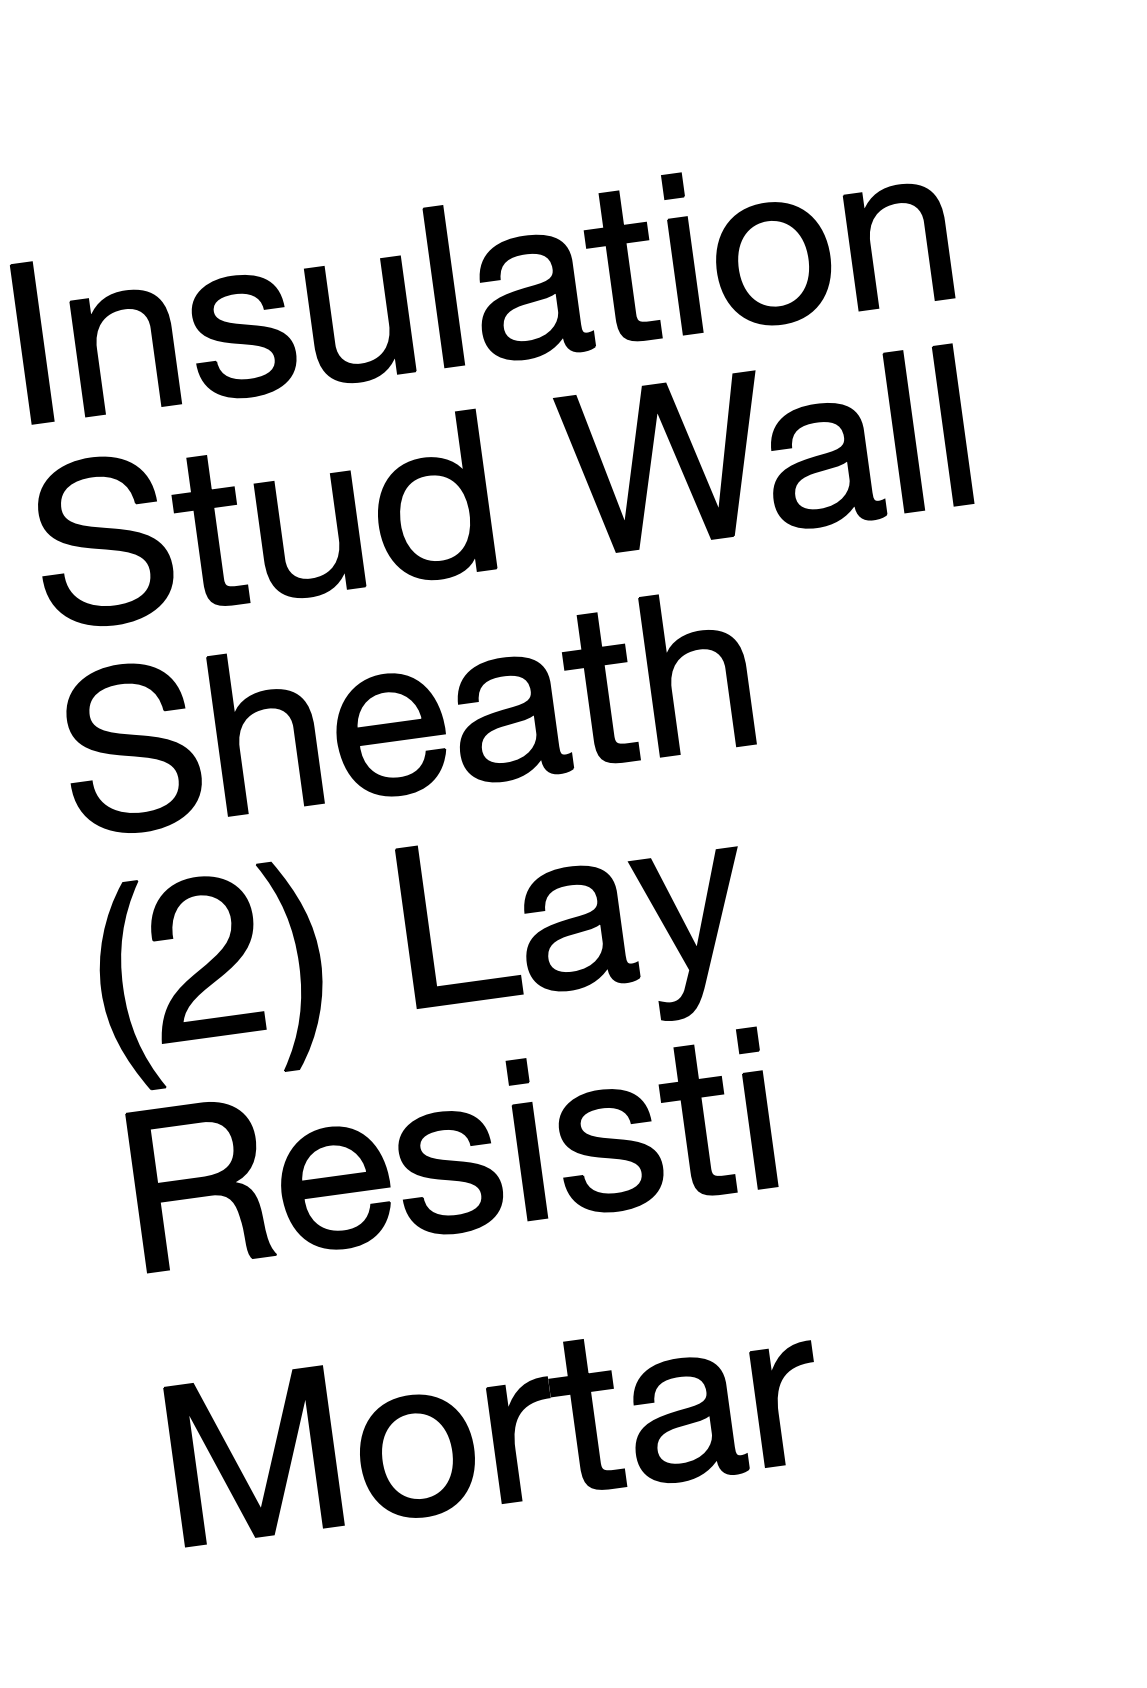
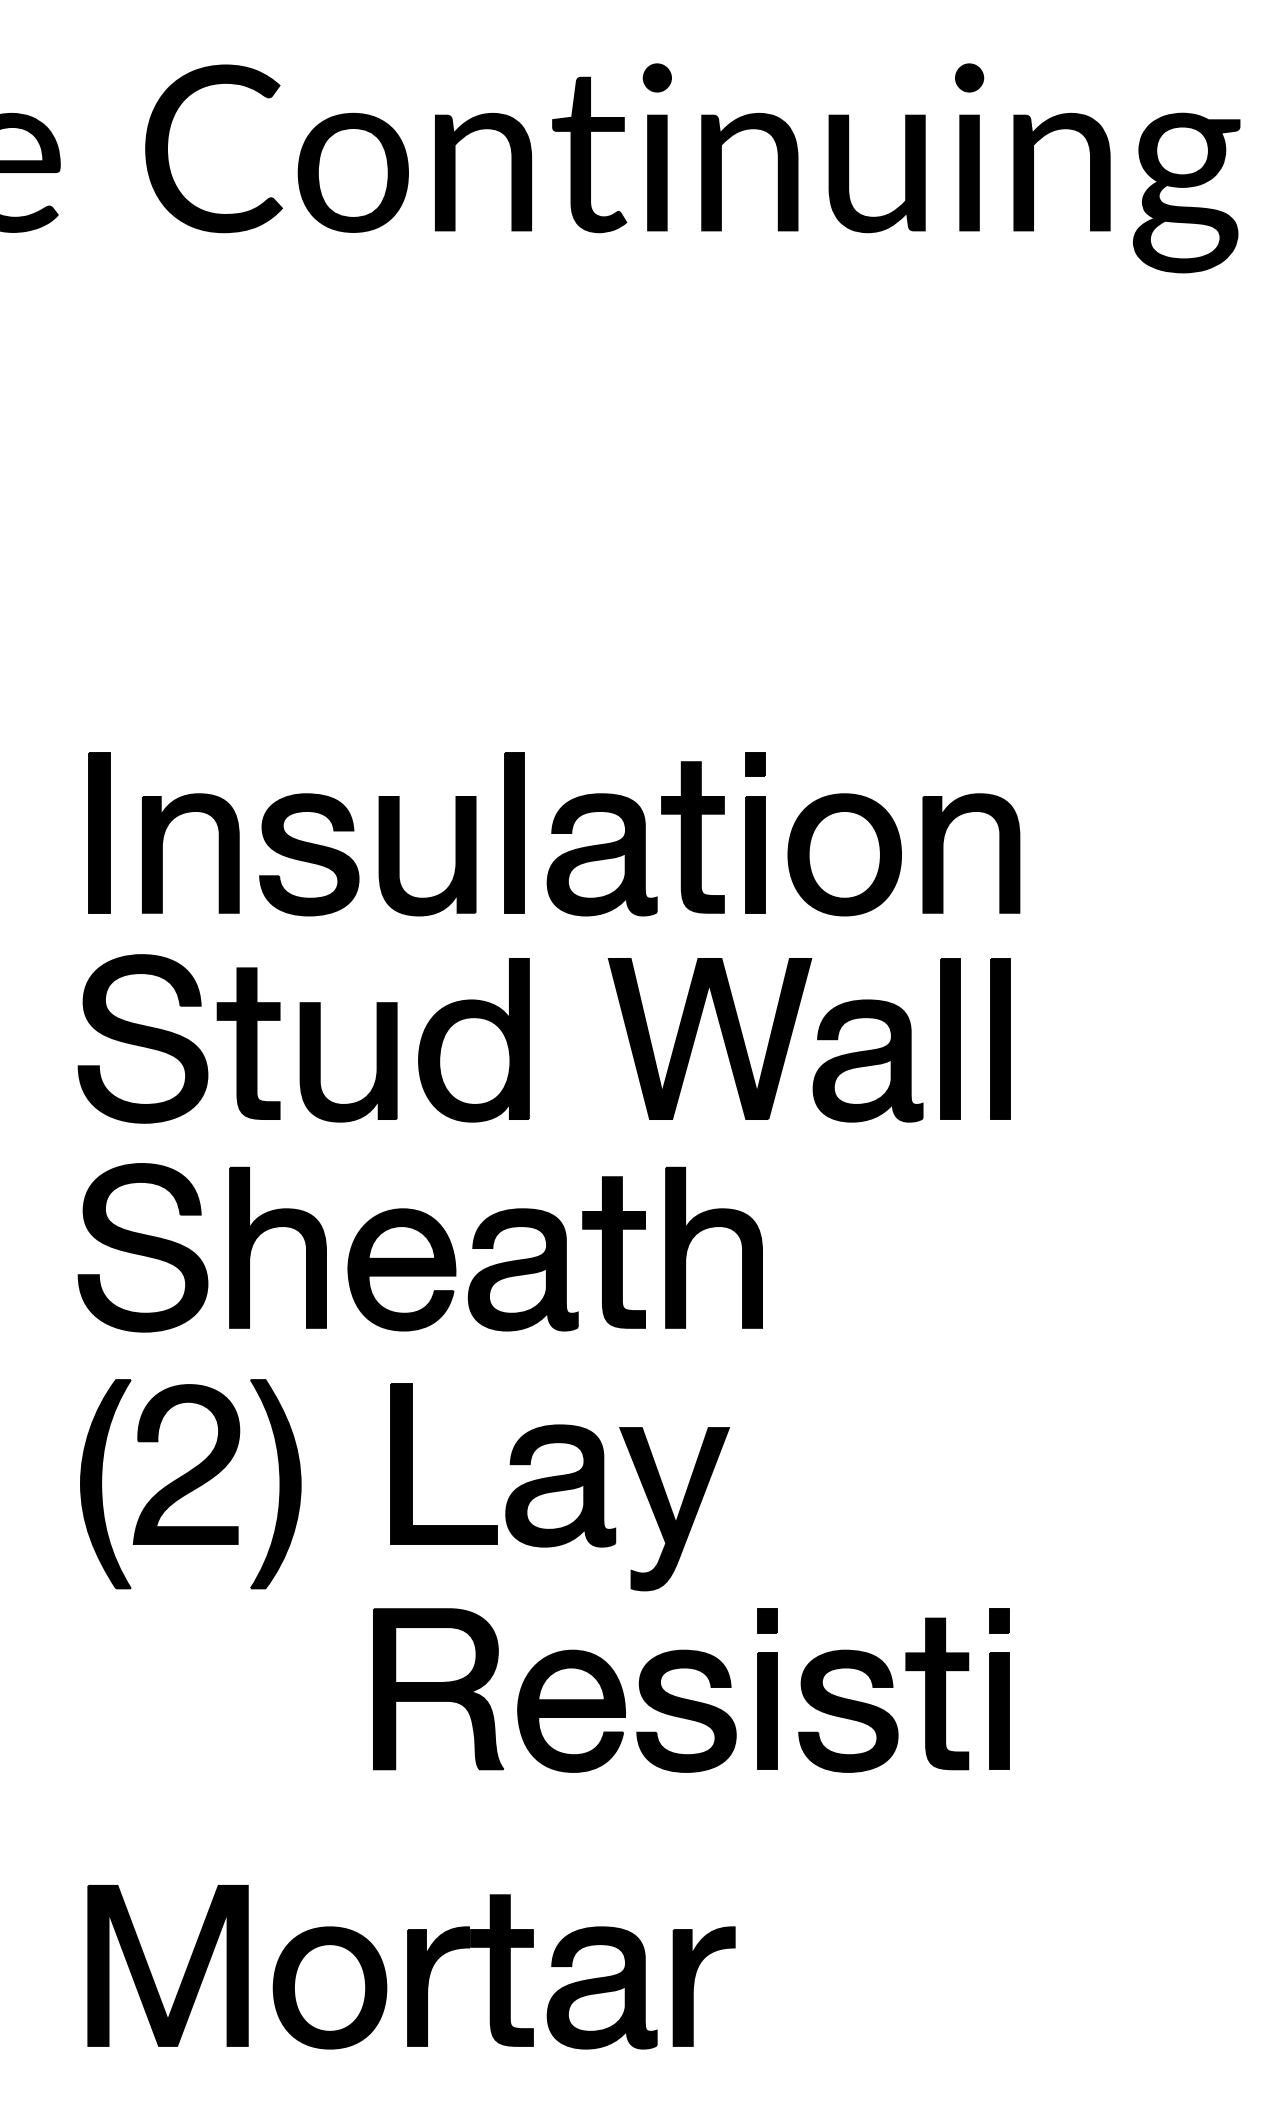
part: (452, 1160) -> (690, 1699), moved

